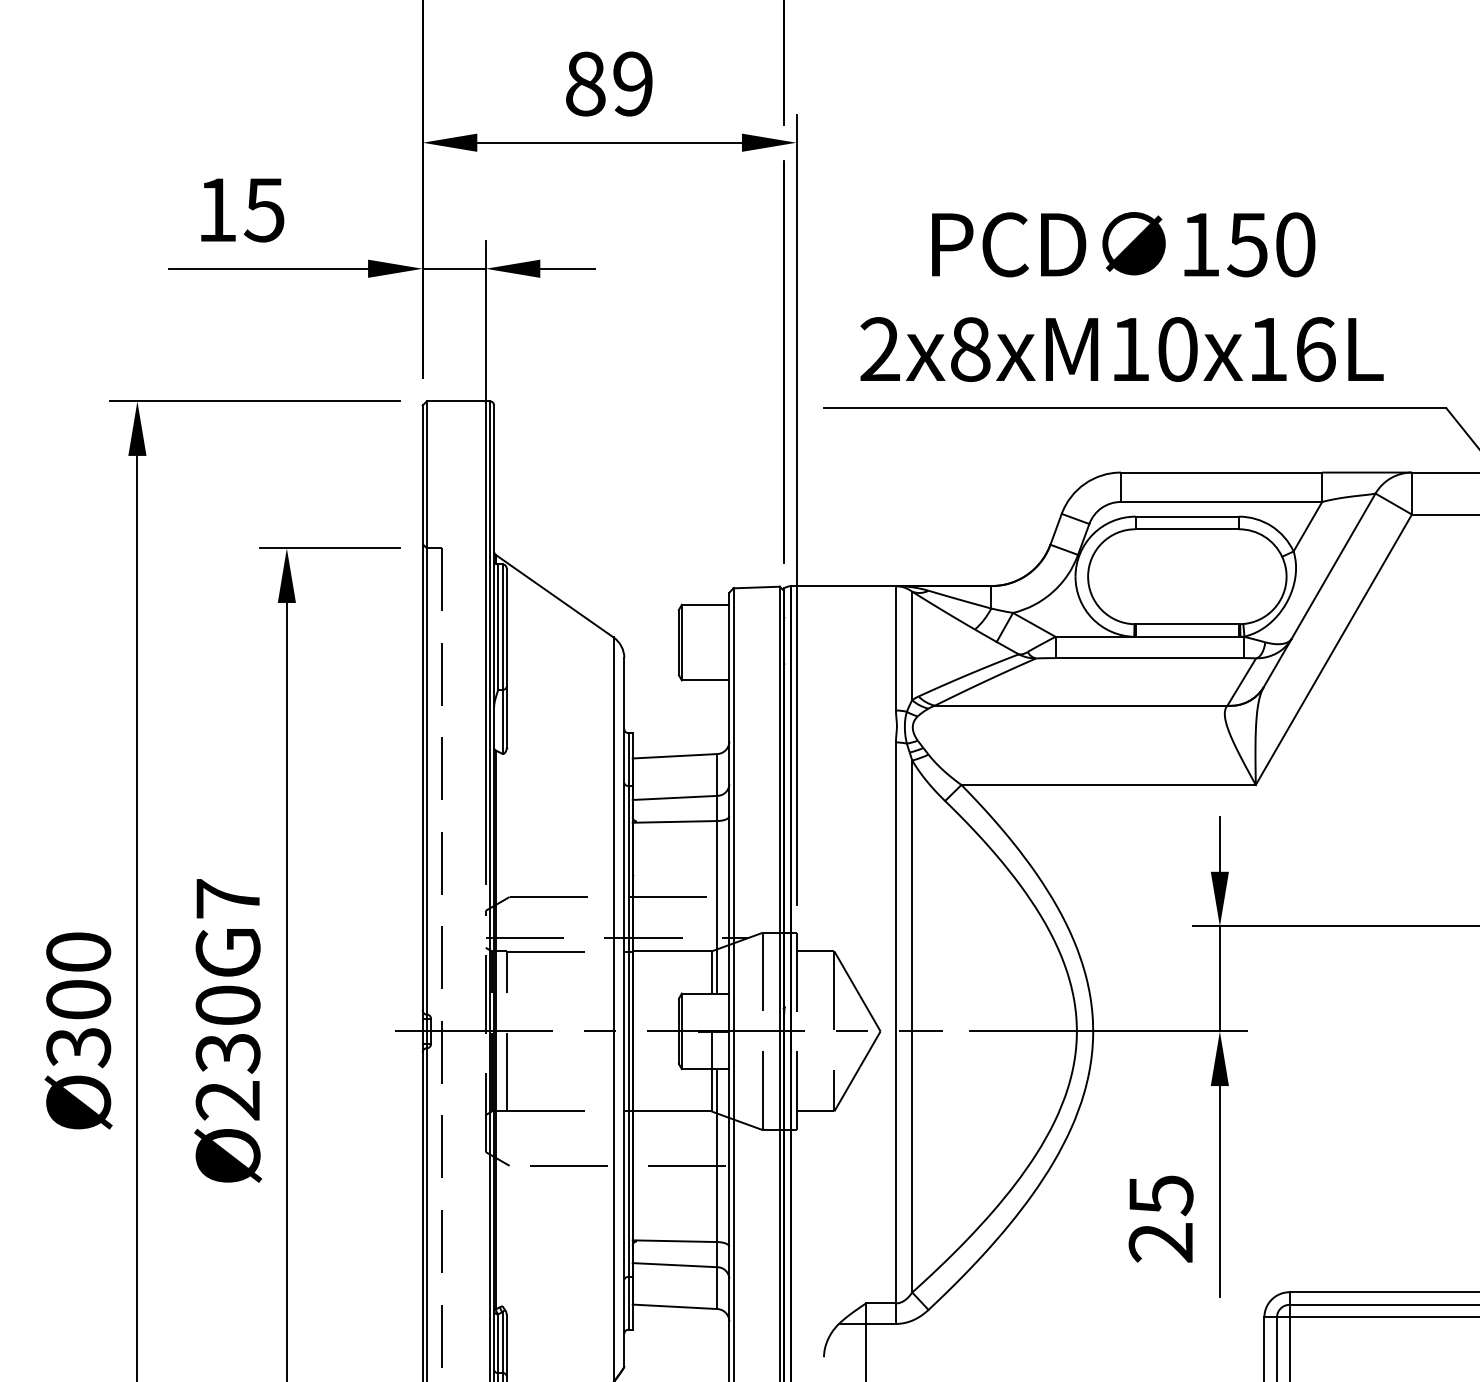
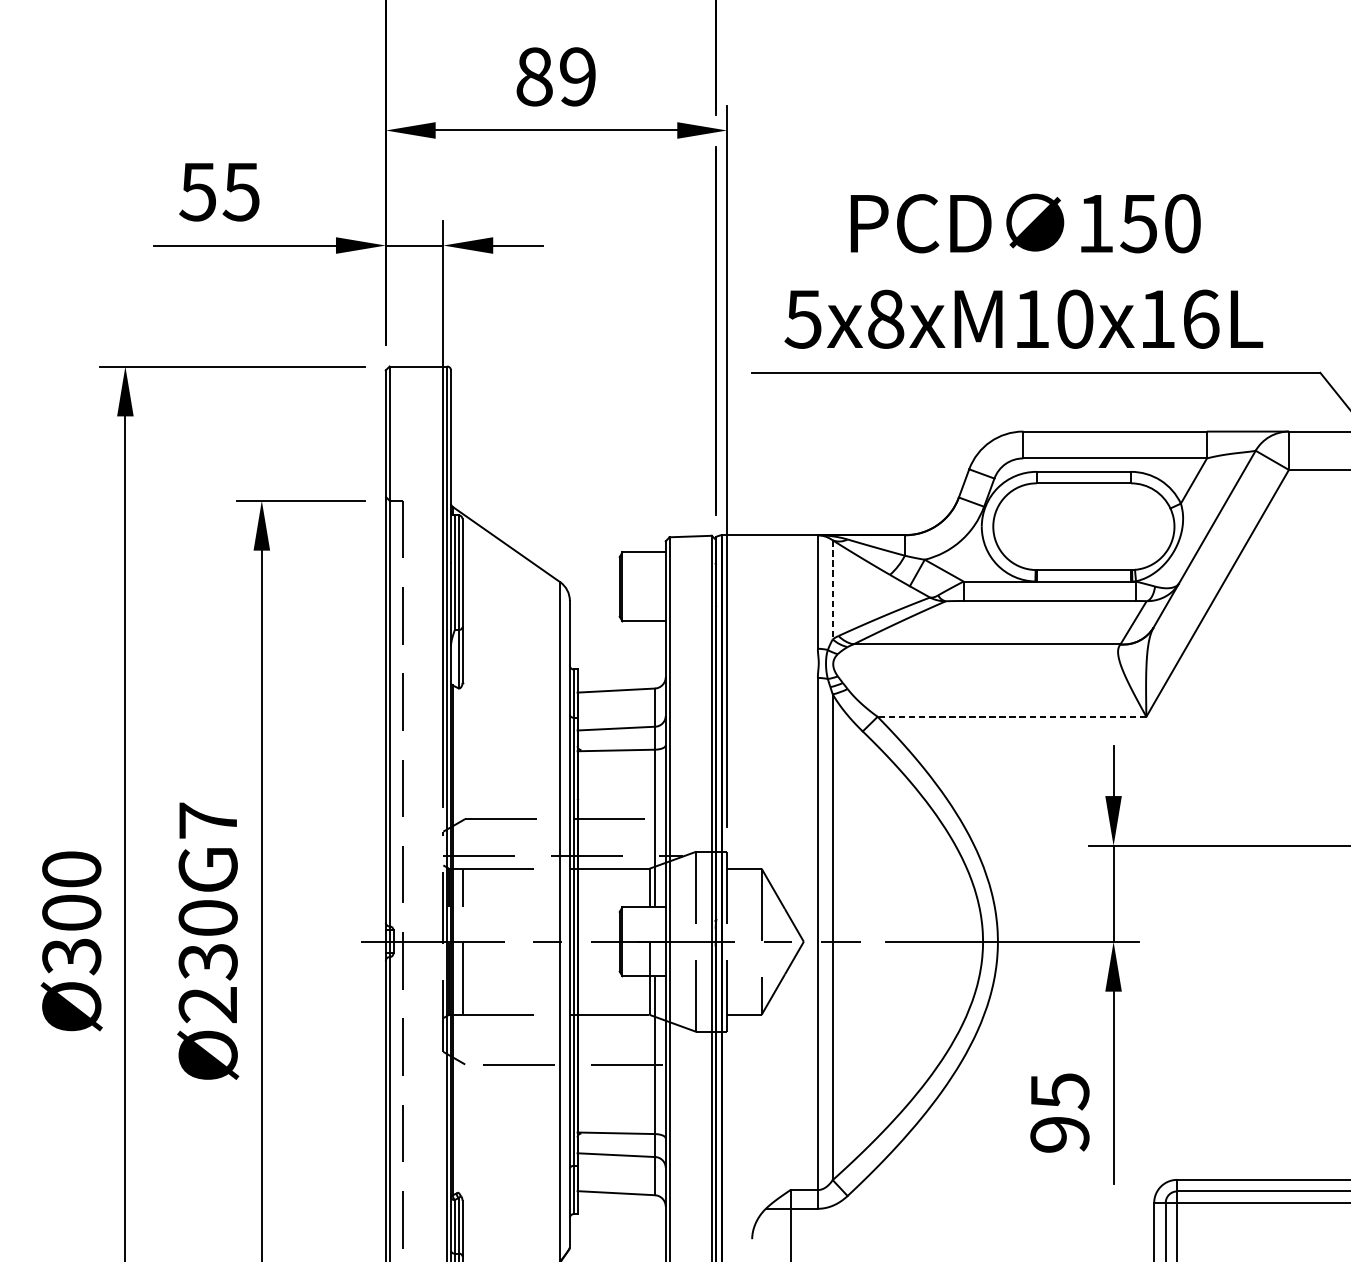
text: (216, 210) -> (197, 192), 15 -> 55
text: (879, 349) -> (802, 319), 2x8xM10x16L -> 5x8xM10x16L
line: (912, 646) -> (832, 590), solid -> dashed
line: (1108, 785) -> (1011, 717), solid -> dashed
text: (1160, 1242) -> (1059, 1134), 25 -> 95

